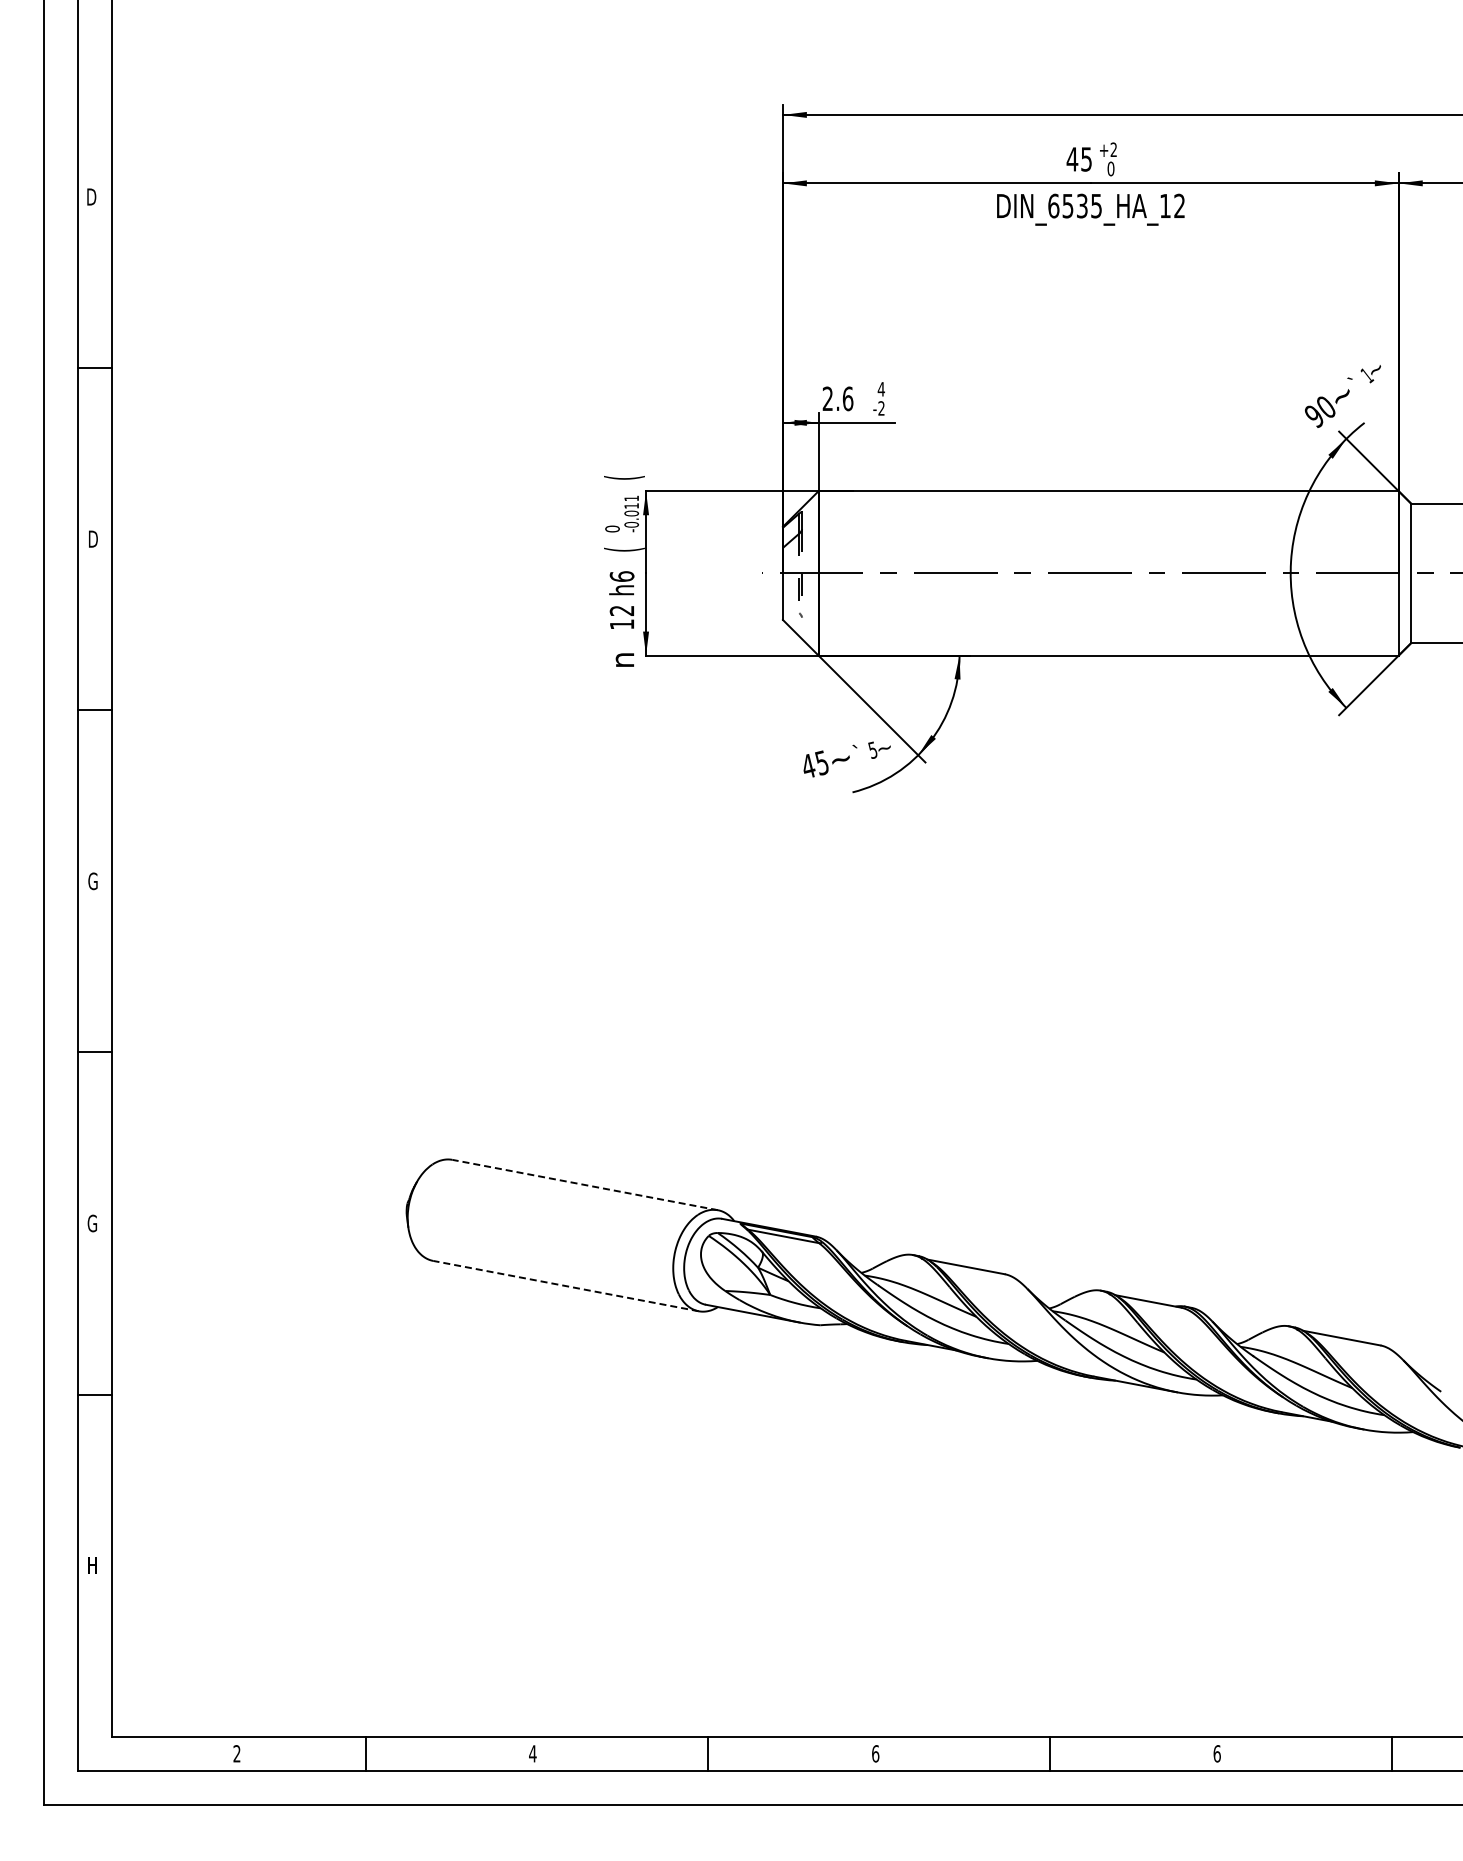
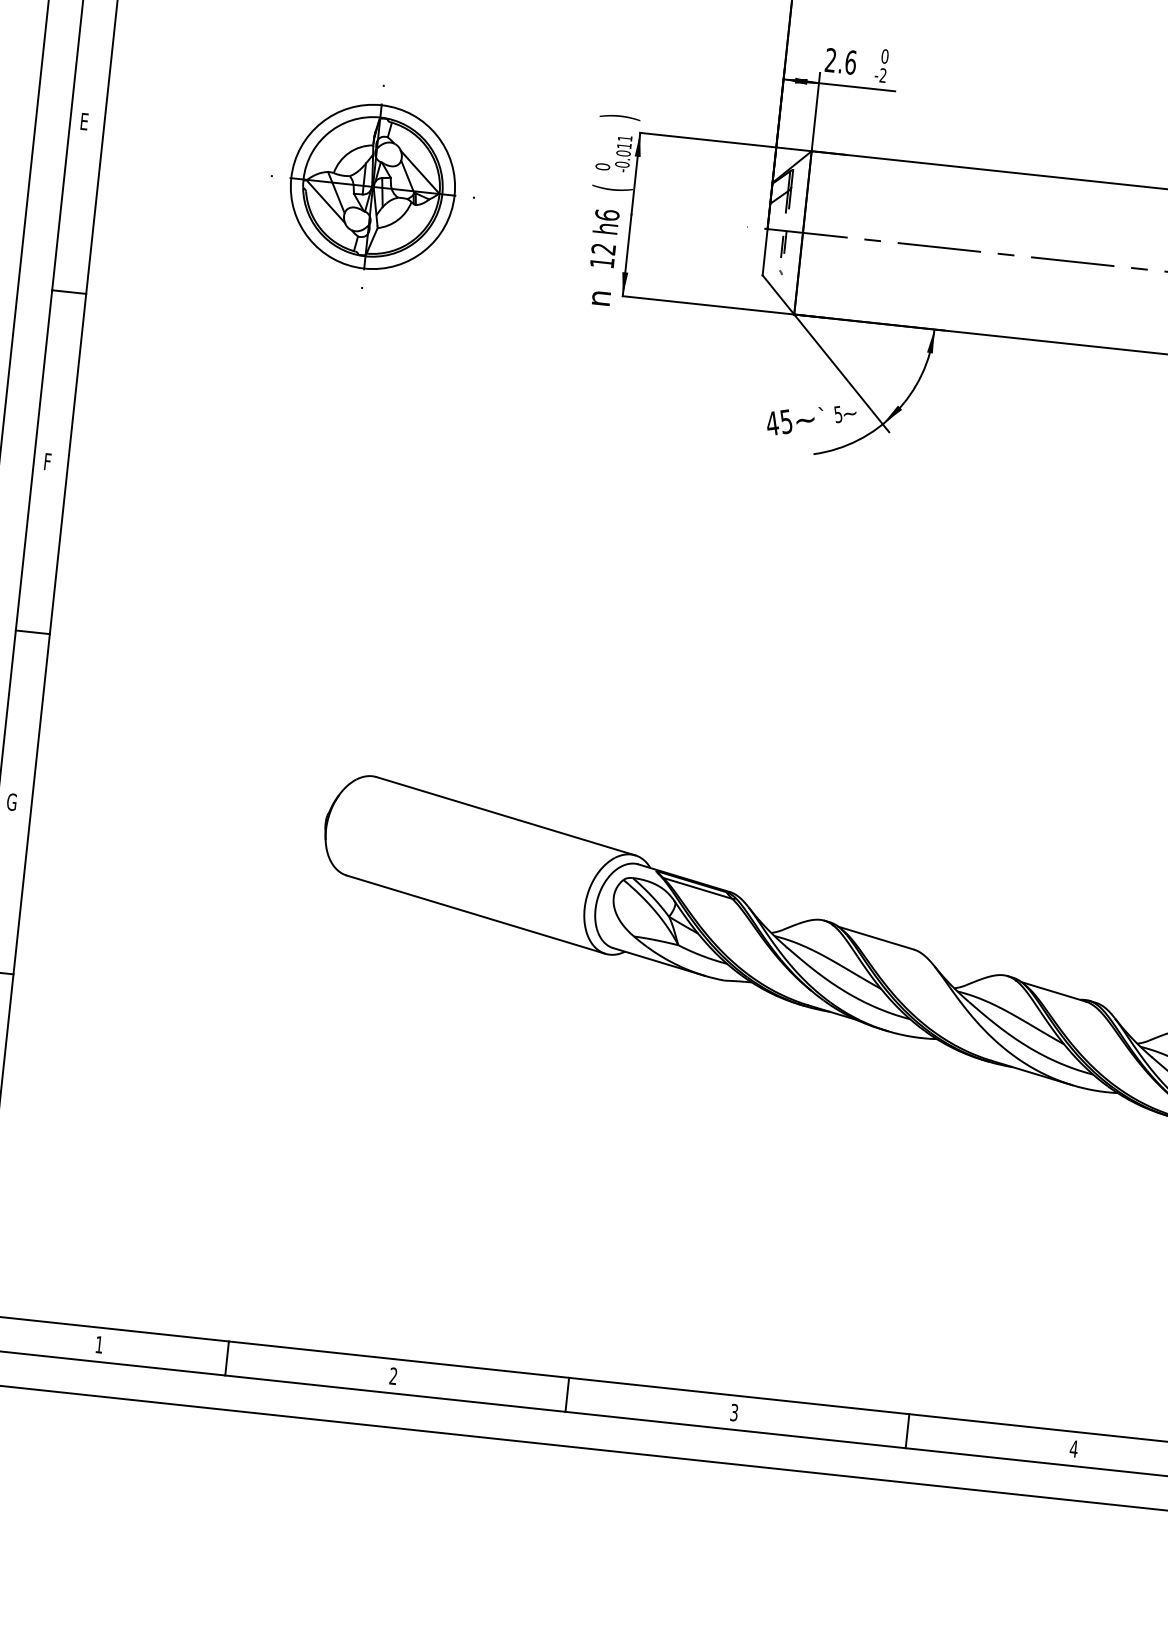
text: (880, 389) -> (884, 56), 4 -> 0
text: (624, 477) -> (620, 116), ( -> )
text: (93, 538) -> (85, 121), D -> E
part: (385, 573) -> (372, 186), added
text: (92, 881) -> (48, 462), G -> F
line: (584, 1184) -> (505, 815), dashed -> solid
line: (565, 1286) -> (475, 915), dashed -> solid
text: (236, 1753) -> (98, 1344), 2 -> 1
text: (532, 1753) -> (393, 1375), 4 -> 2
text: (875, 1753) -> (734, 1412), 6 -> 3
text: (1217, 1753) -> (1074, 1448), 6 -> 4

